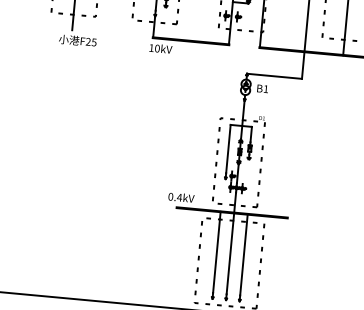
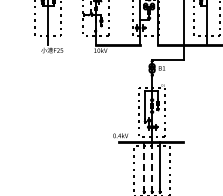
line: (217, 252) -> (144, 165), solid -> dashed
line: (231, 253) -> (152, 165), solid -> dashed

